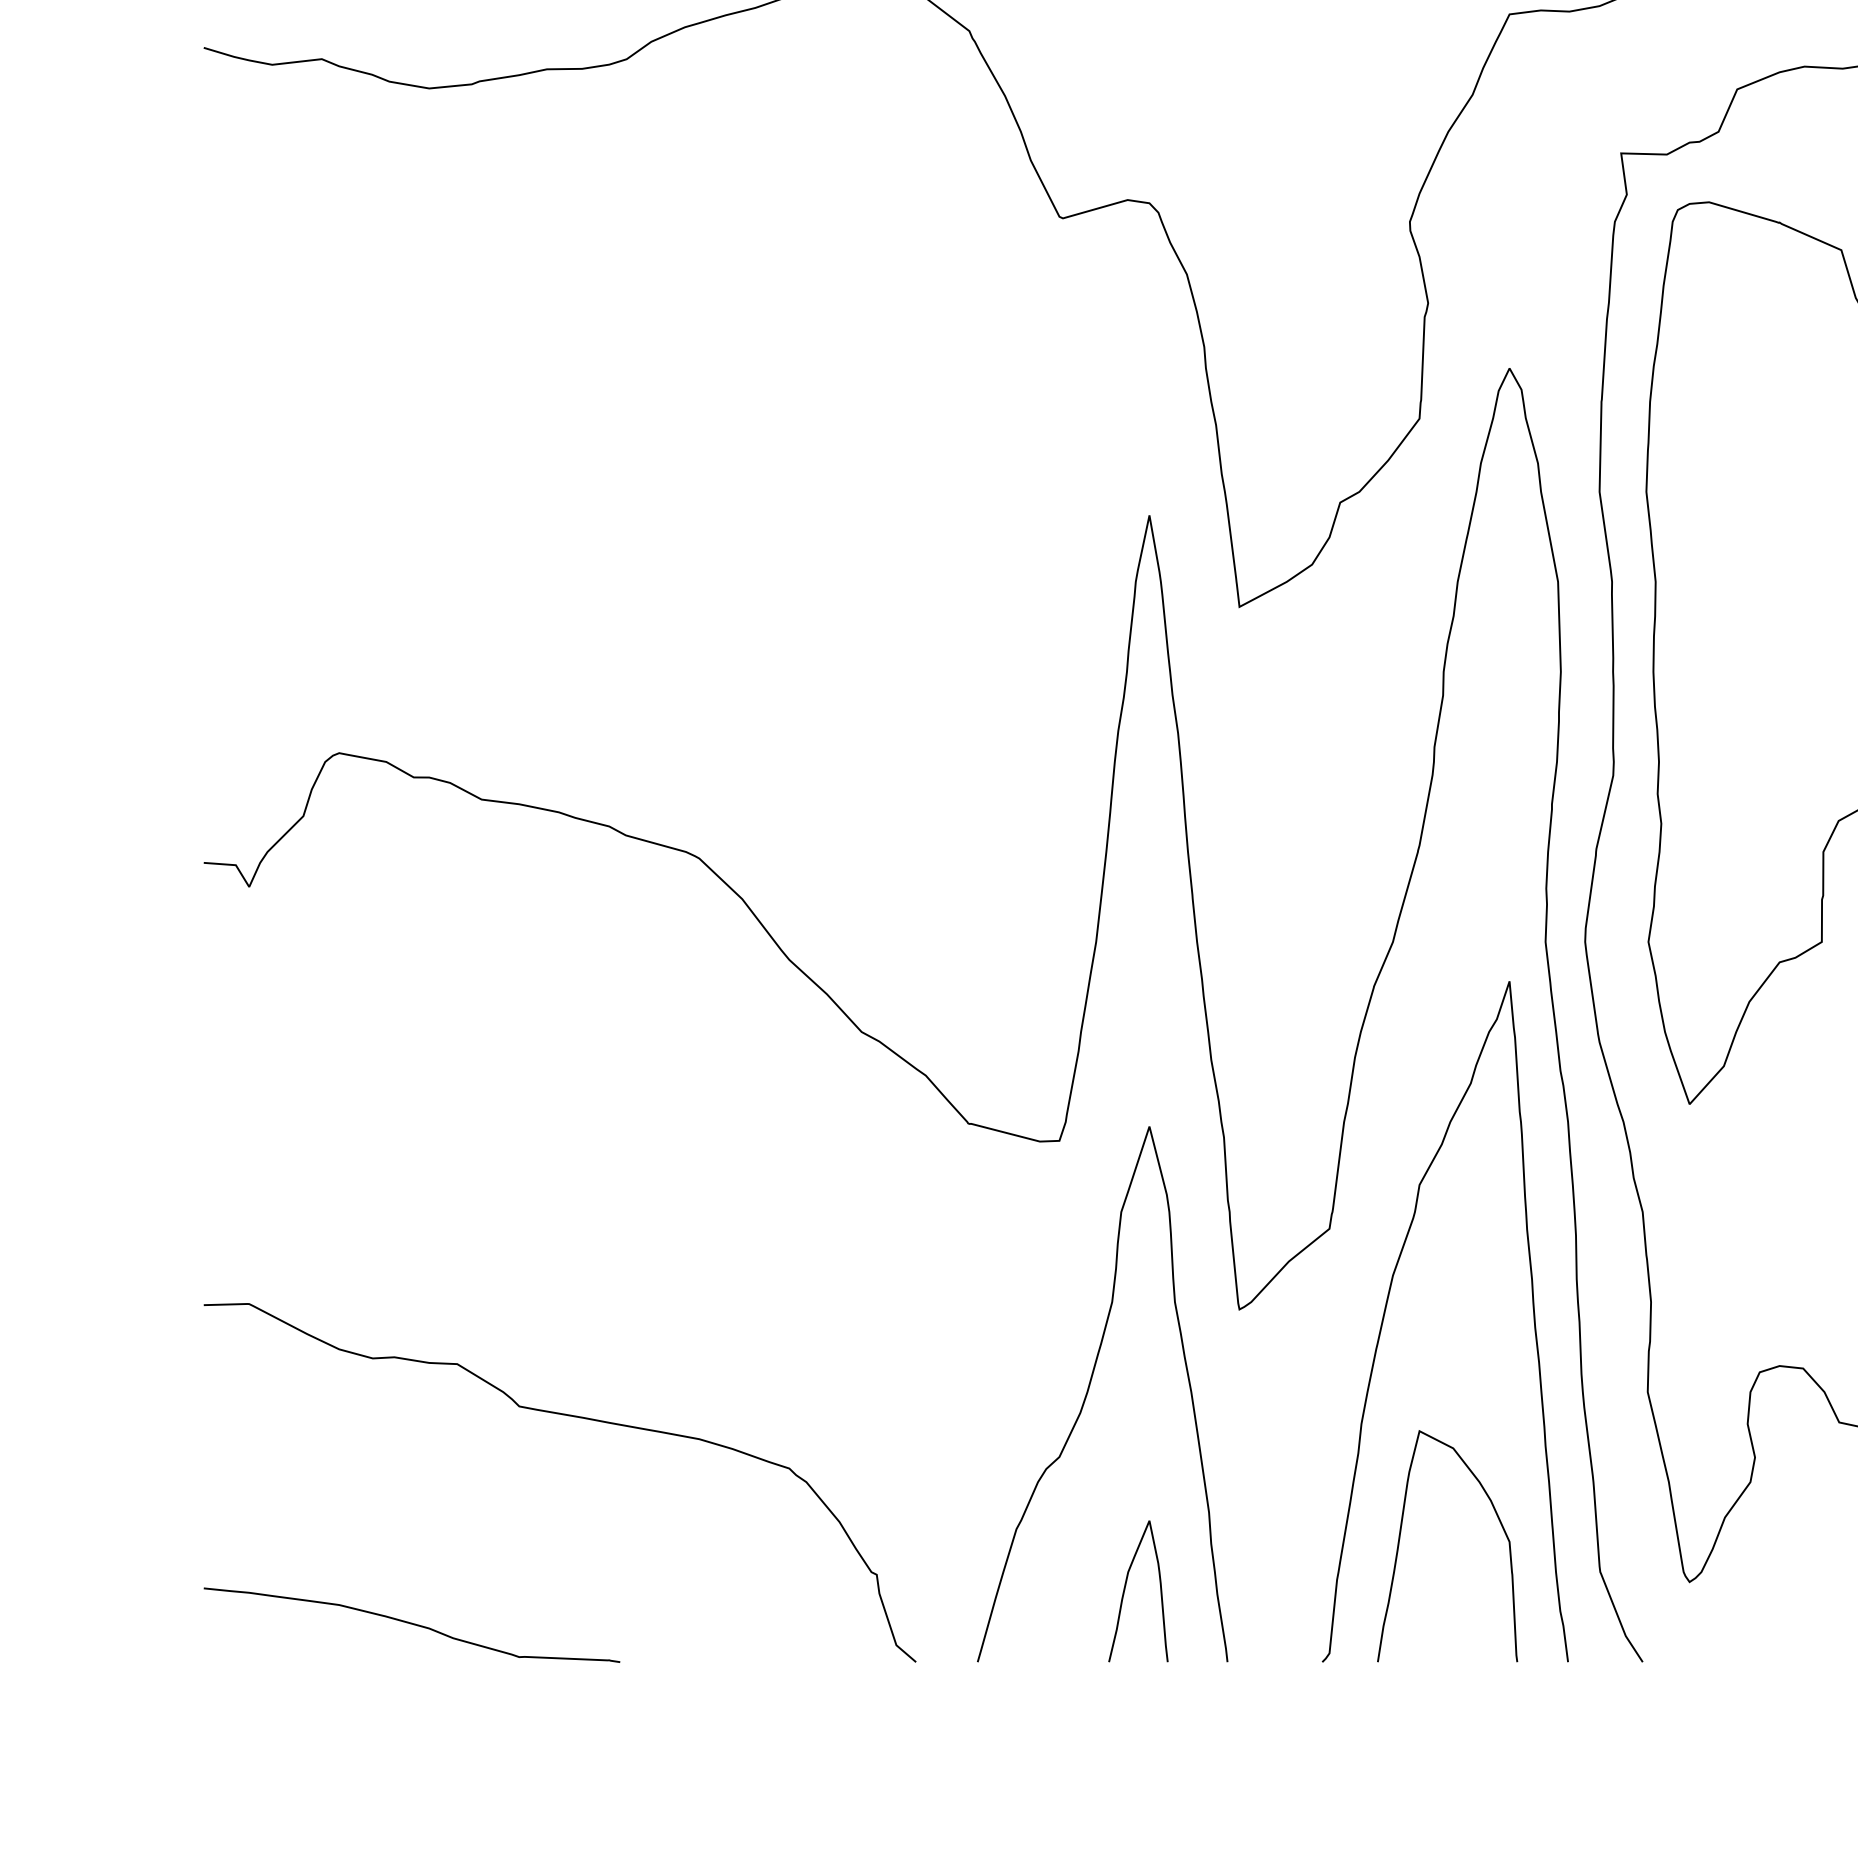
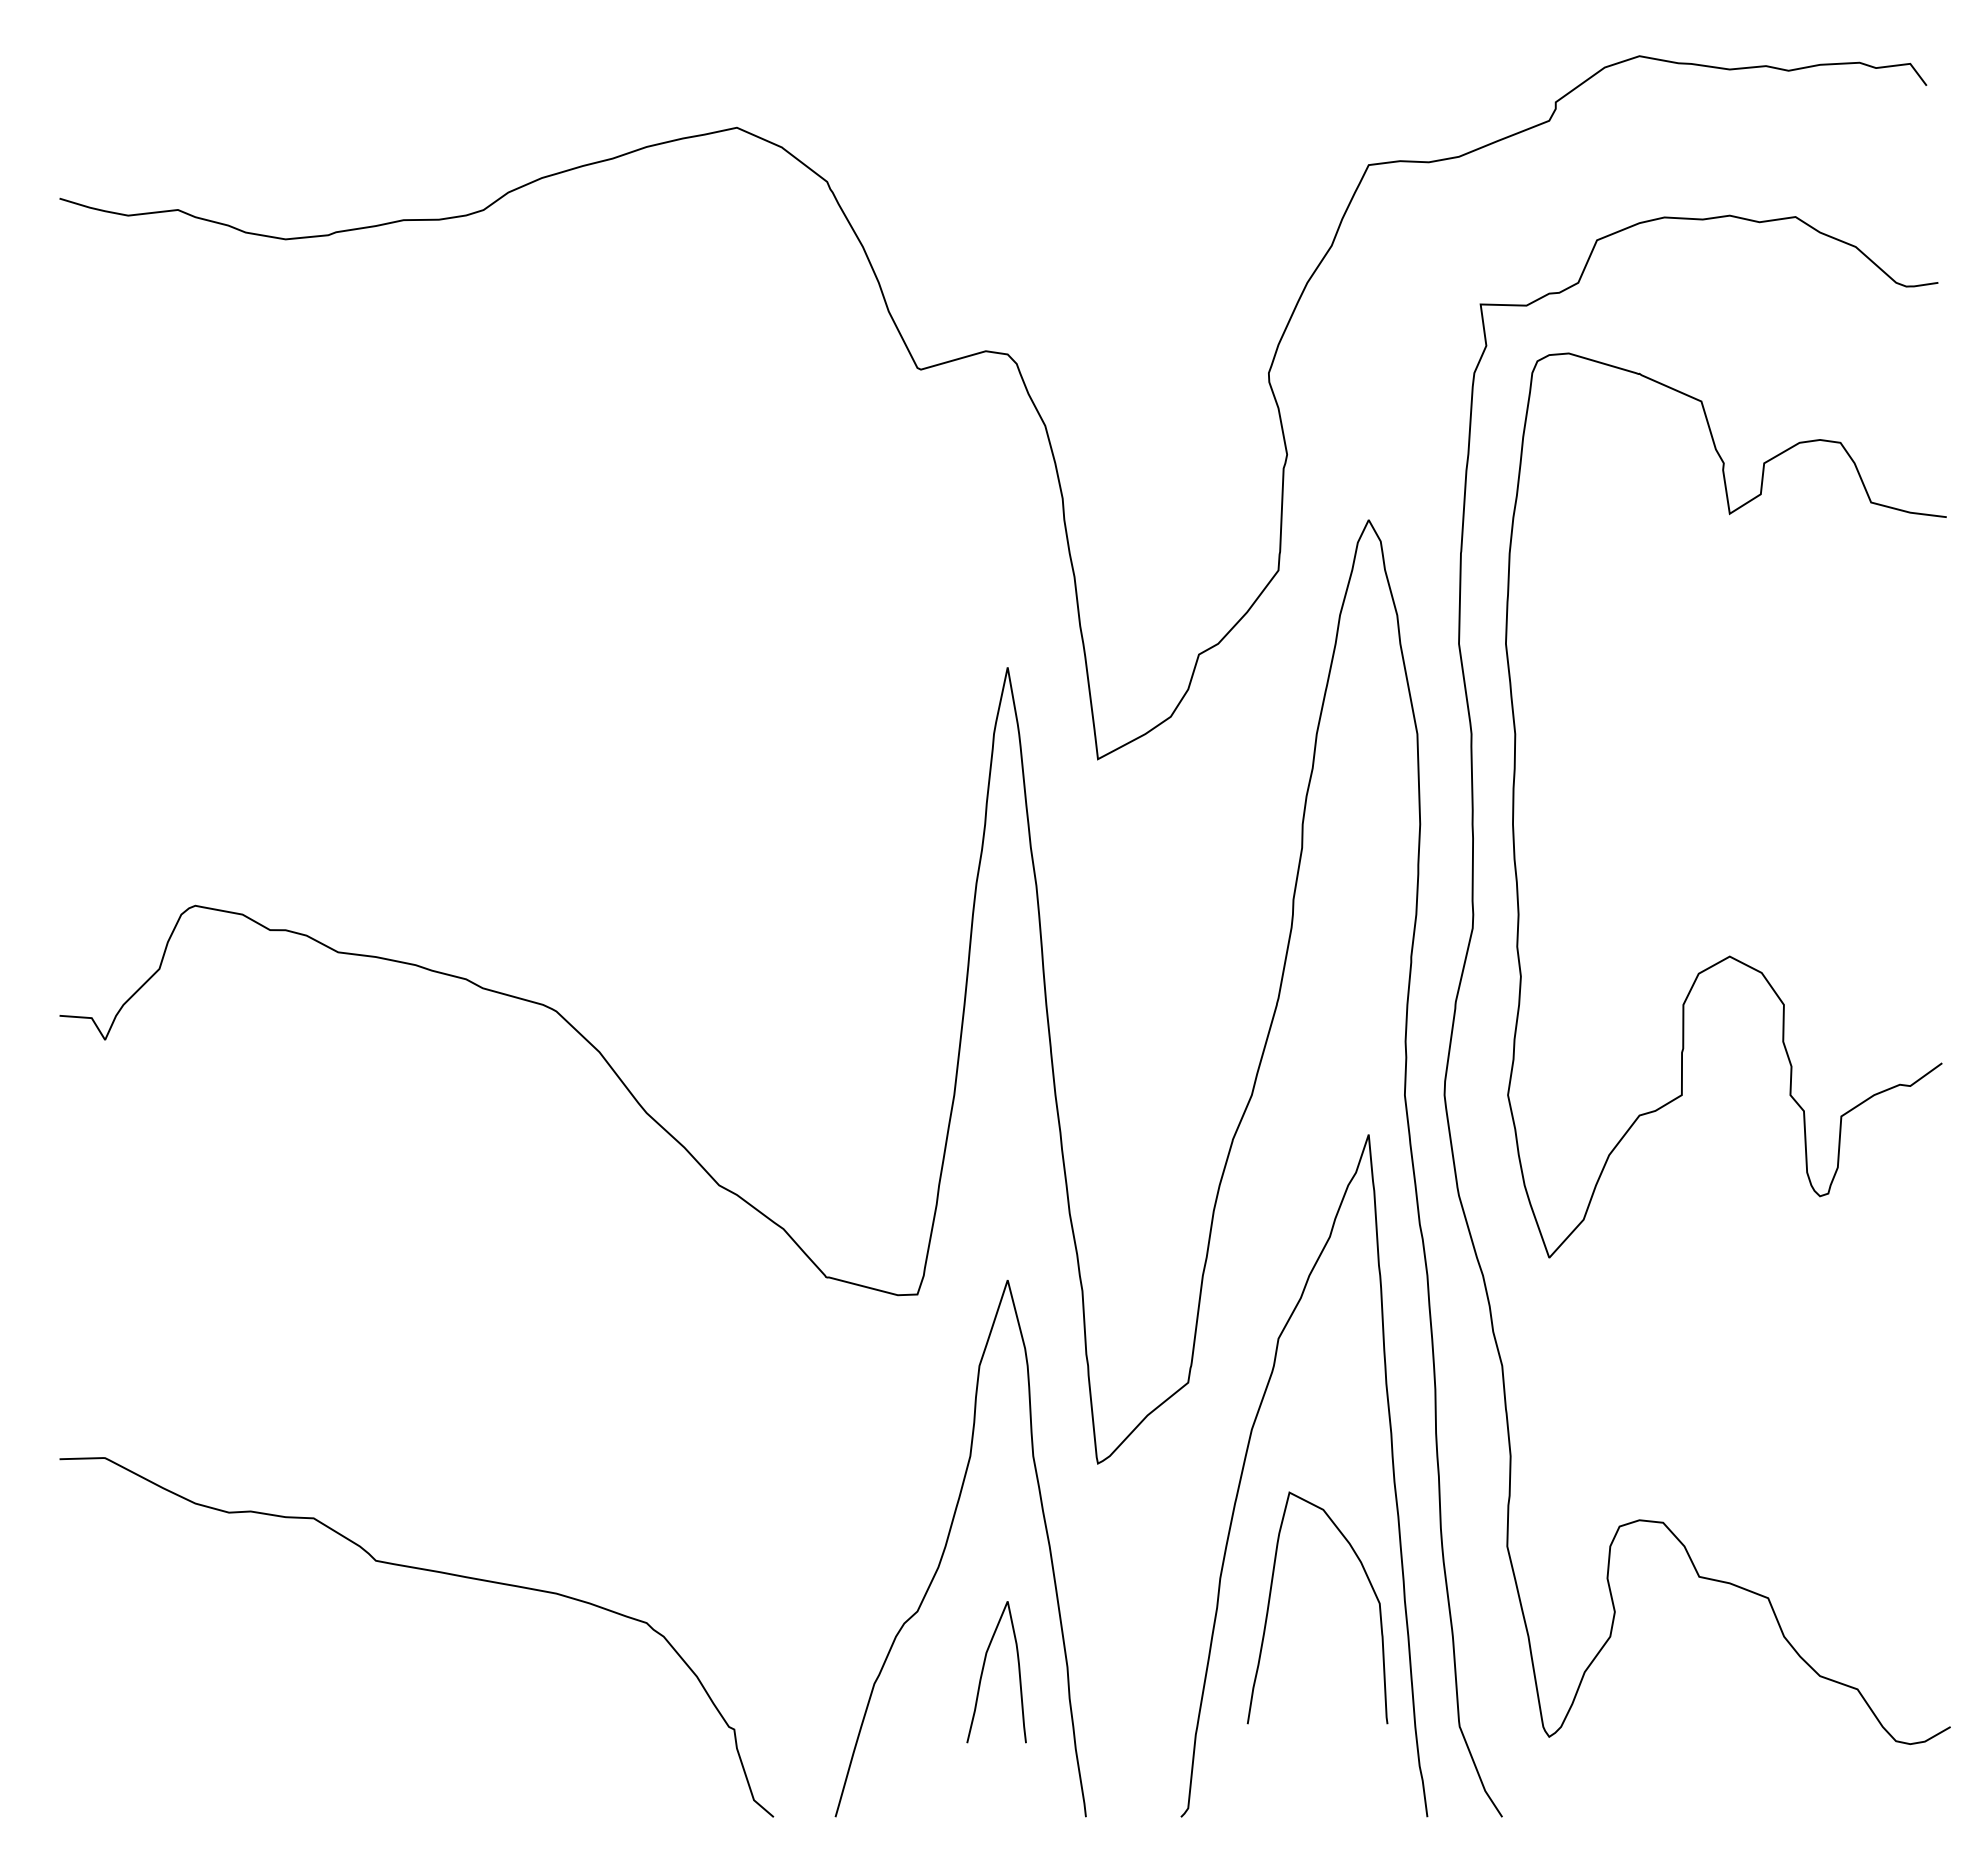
curve: (1400, 1538) -> (1270, 1600), moved
curve: (1126, 1586) -> (984, 1667), moved
curve: (412, 1624) -> (268, 1779), removed

